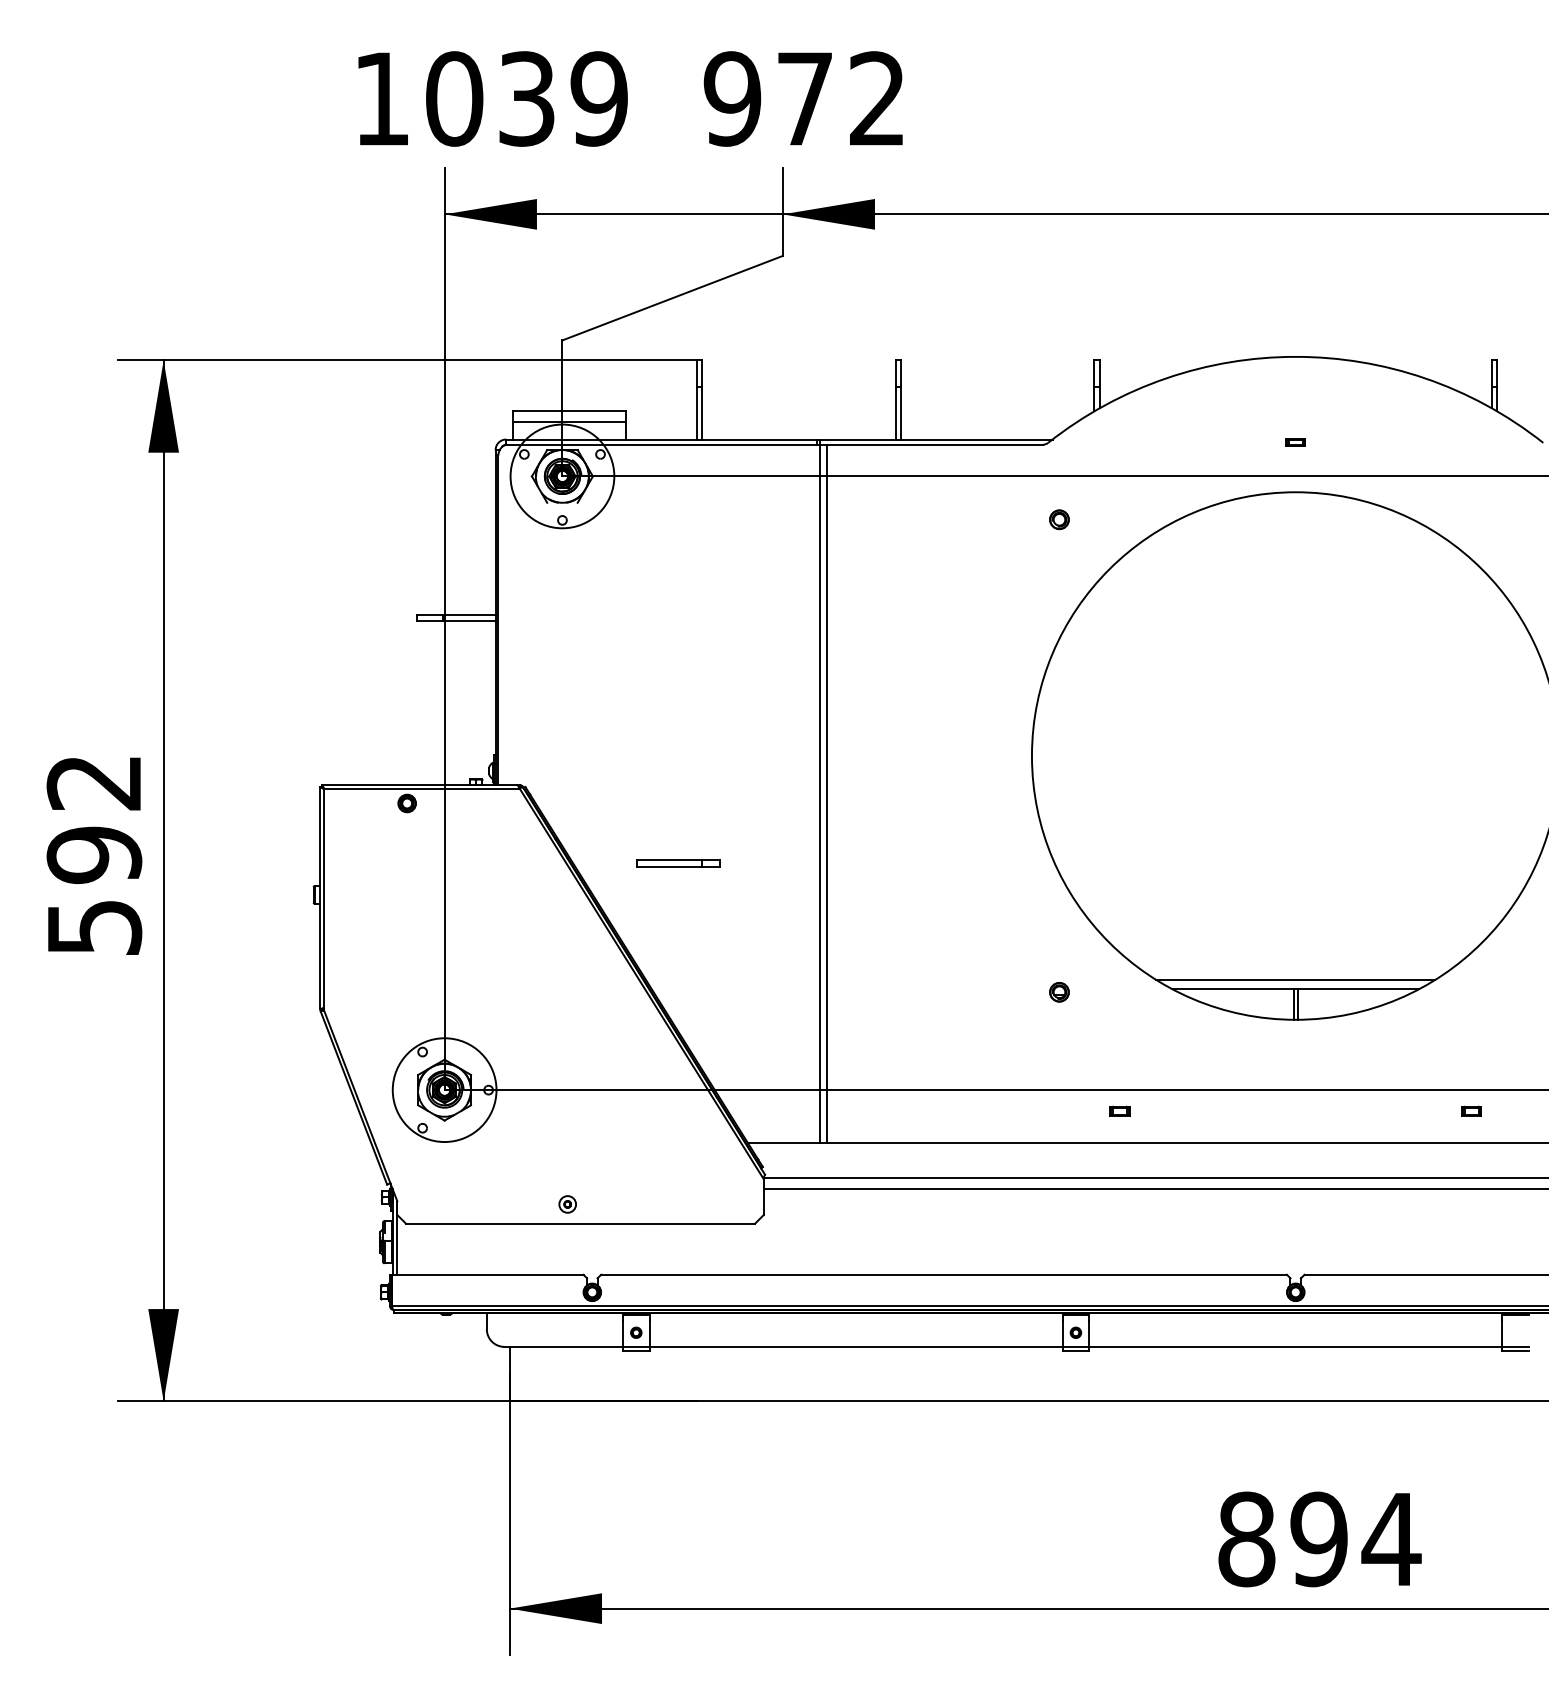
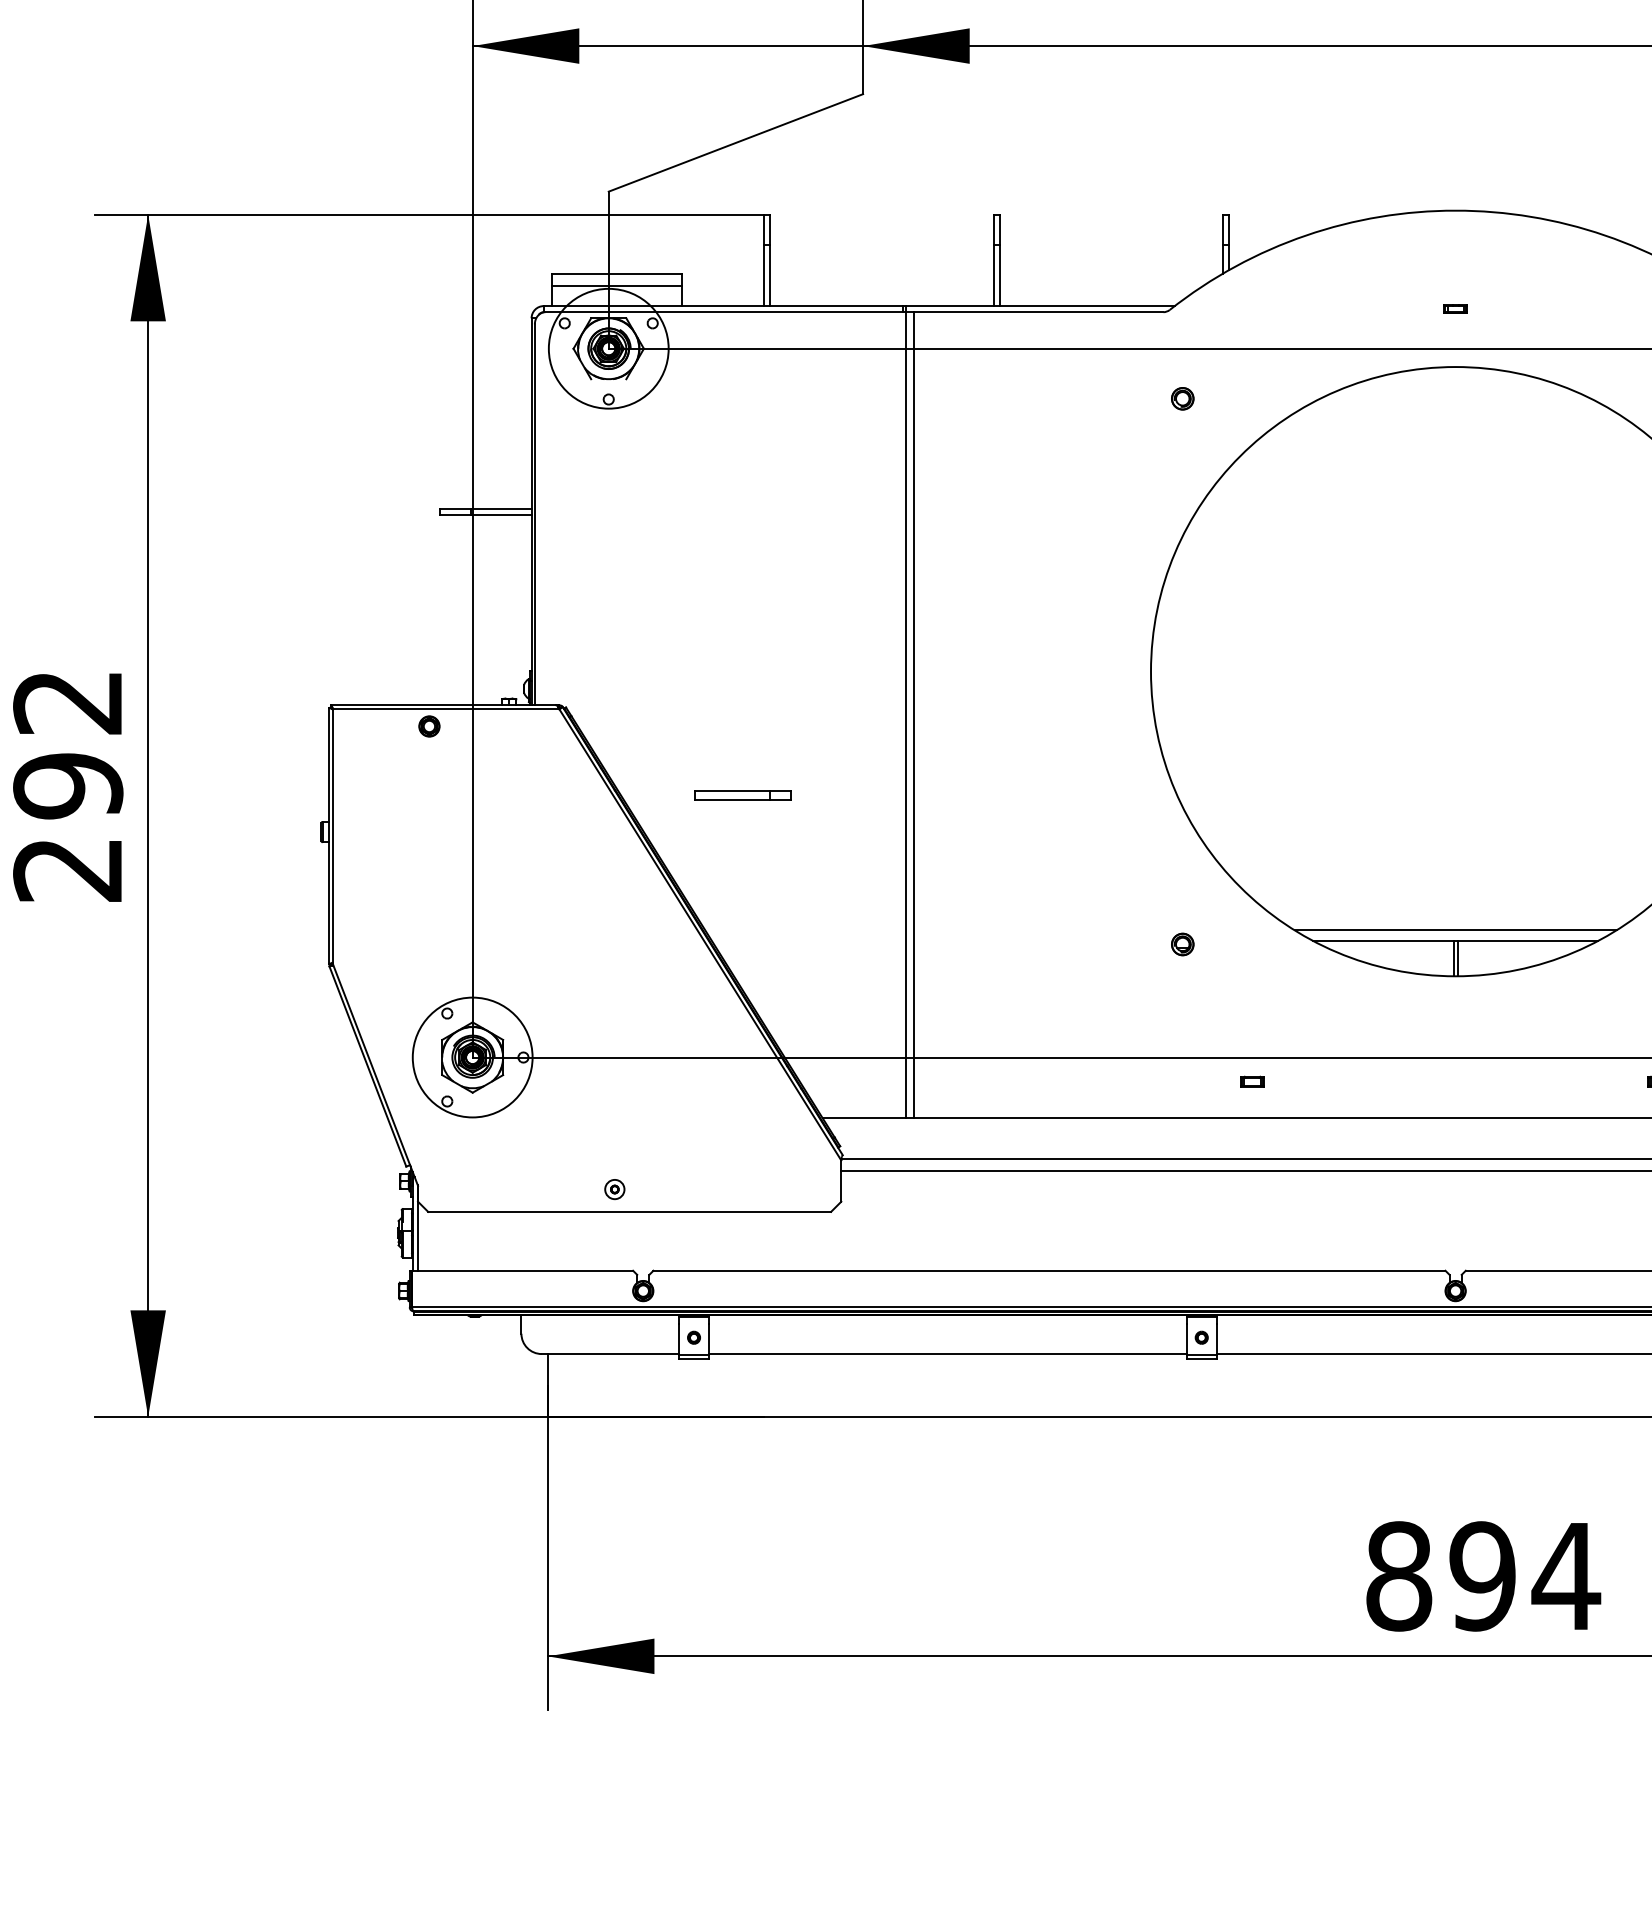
text: (94, 928) -> (68, 870), 592 -> 292

